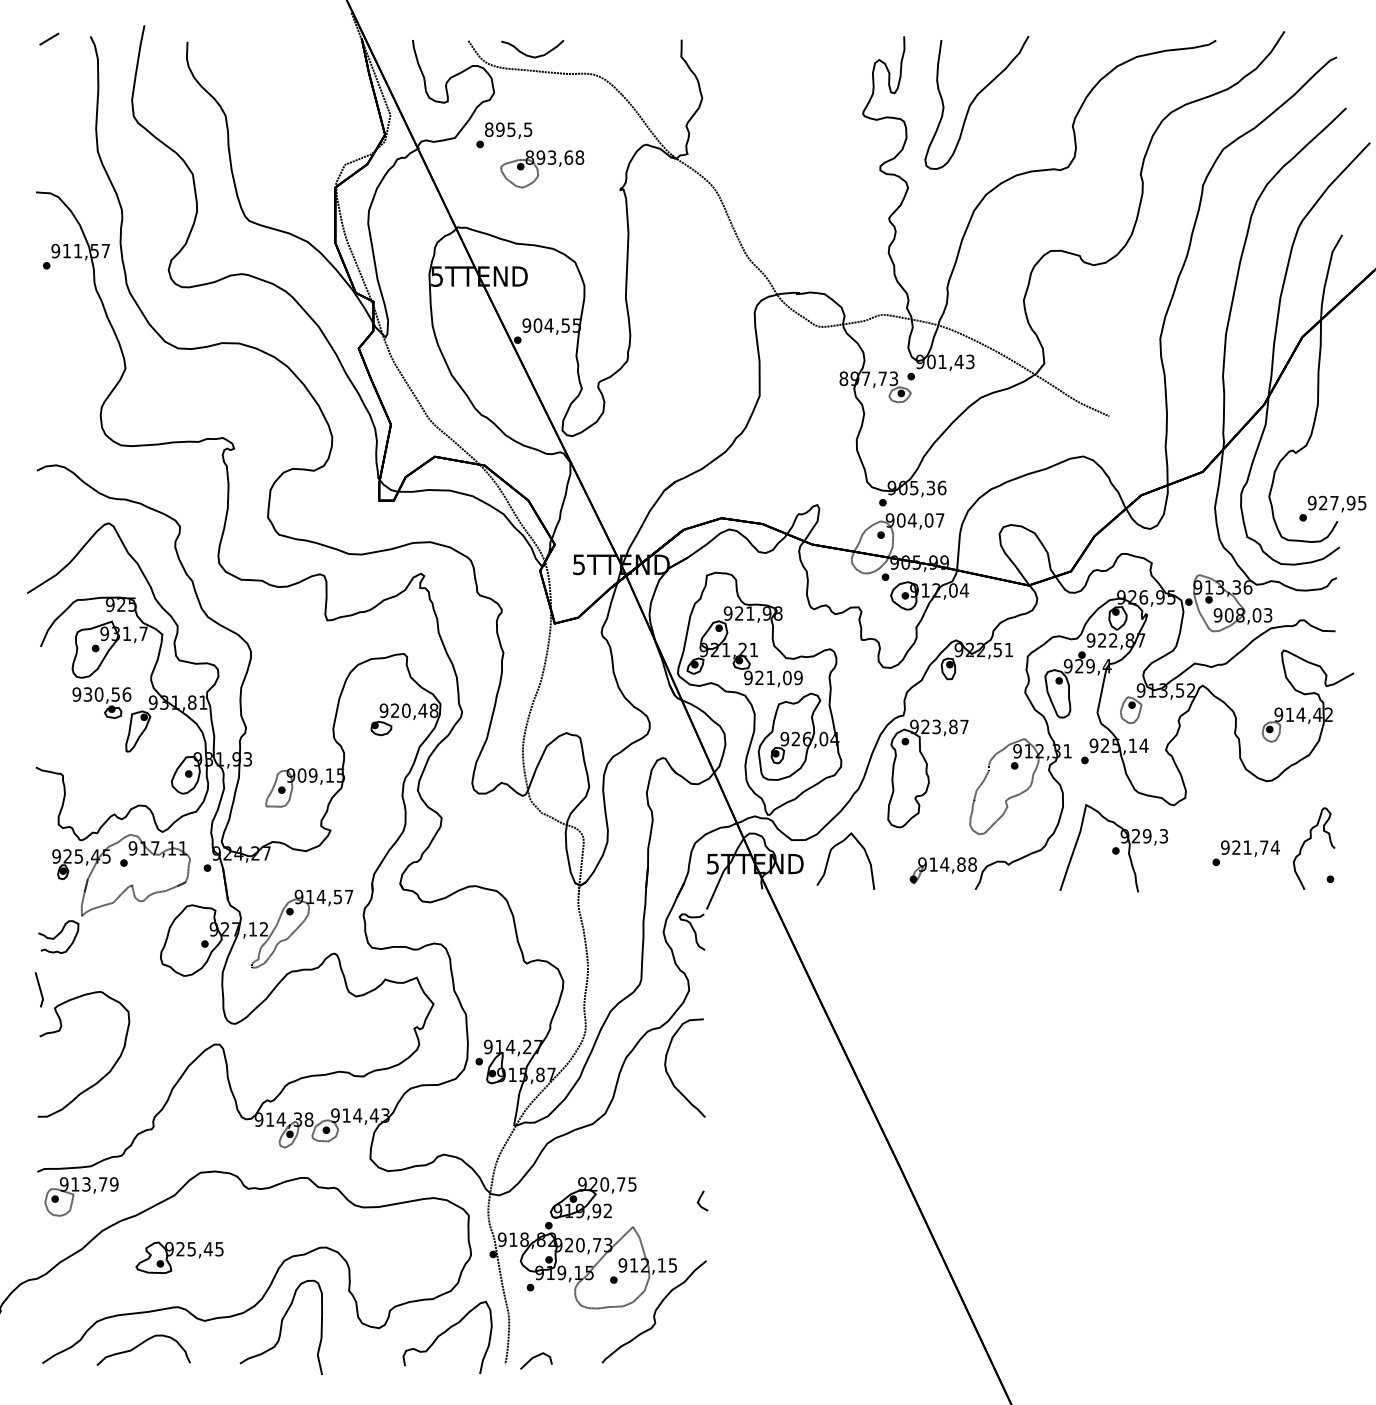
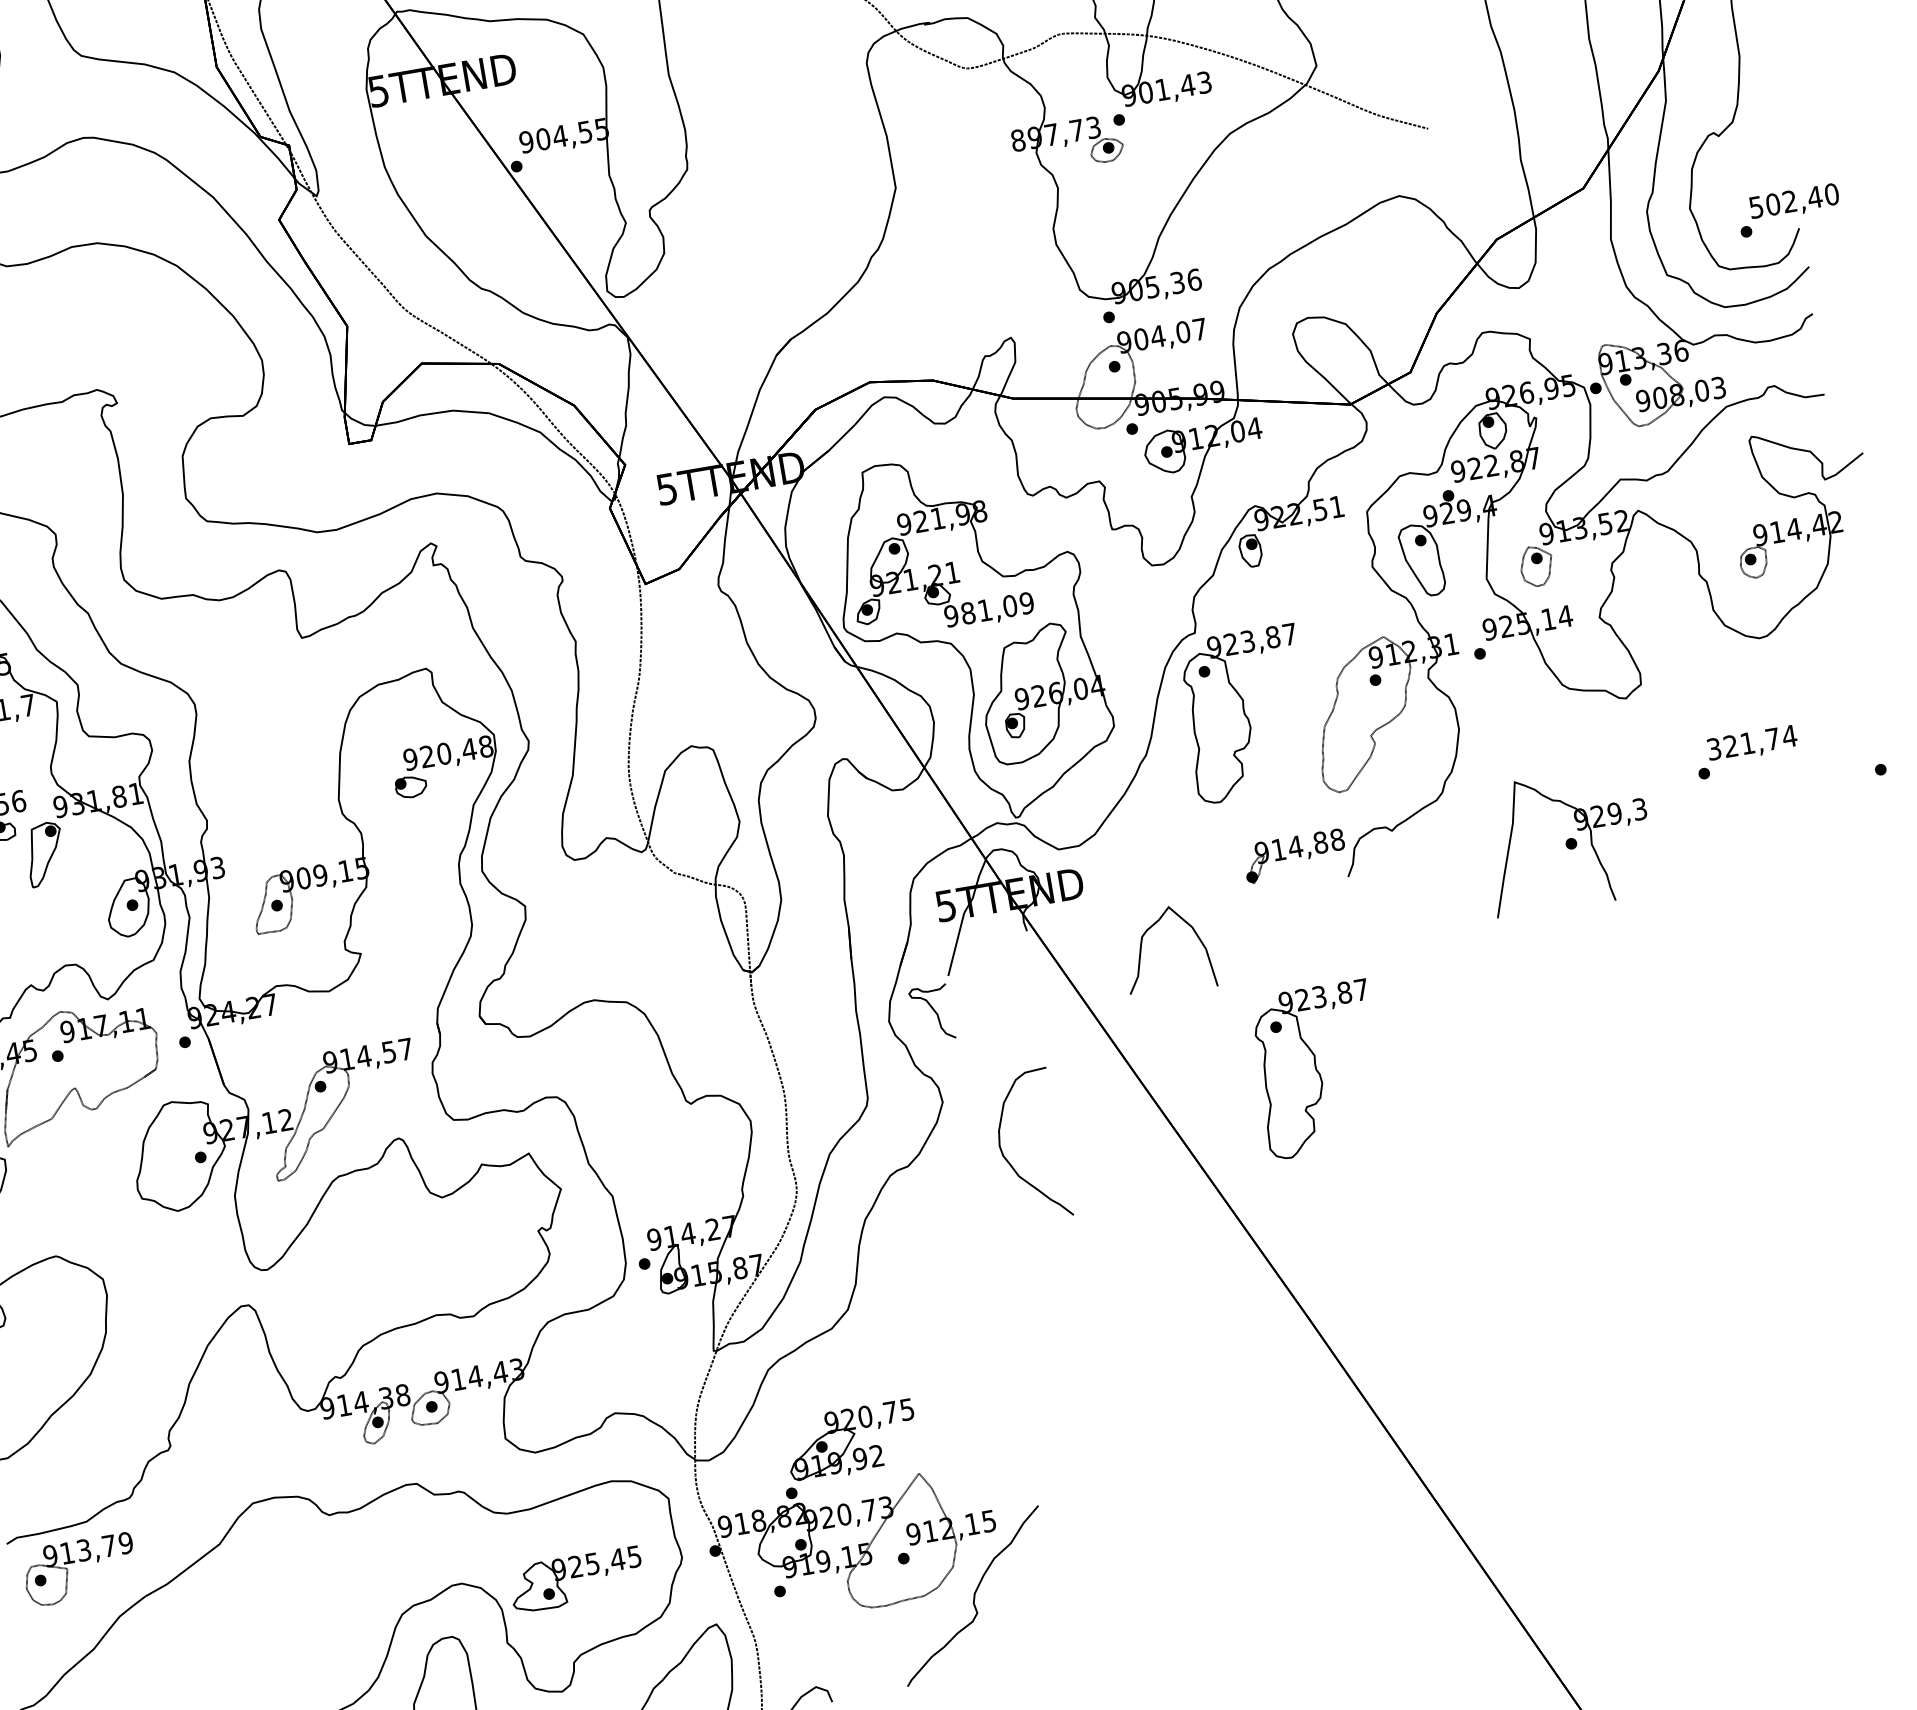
text: (1336, 502) -> (1792, 200), 927,95 -> 502,40
text: (759, 677) -> (968, 612), 921,09 -> 981,09
curve: (1307, 841) -> (1836, 718), removed
part: (1113, 847) -> (1566, 839), moved
text: (1225, 847) -> (1714, 748), 921,74 -> 321,74
curve: (830, 855) -> (1142, 945), moved
part: (934, 1010) -> (1317, 1069), added
curve: (669, 1074) -> (1008, 1159), moved
line: (700, 1199) -> (1013, 1414), removed
part: (179, 1257) -> (576, 1579), moved

